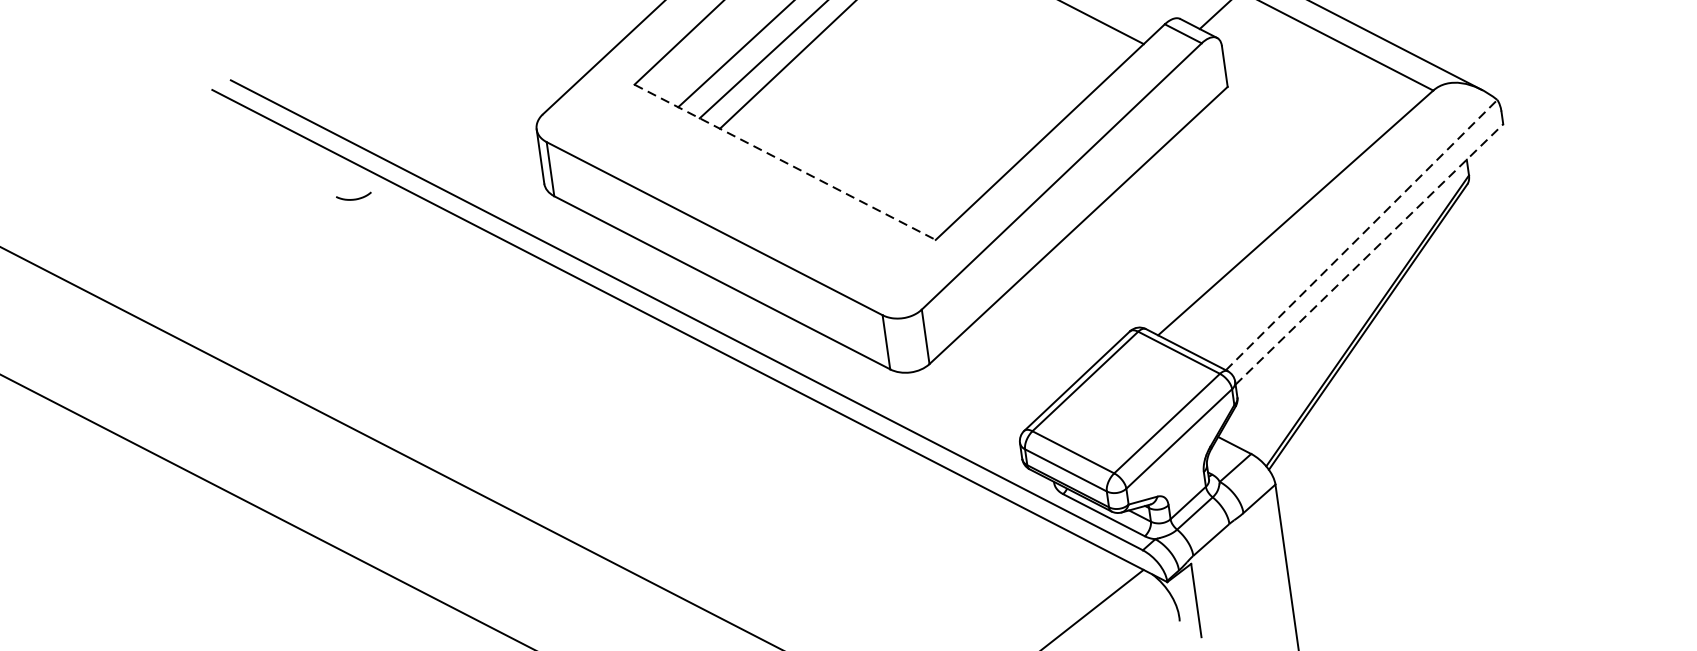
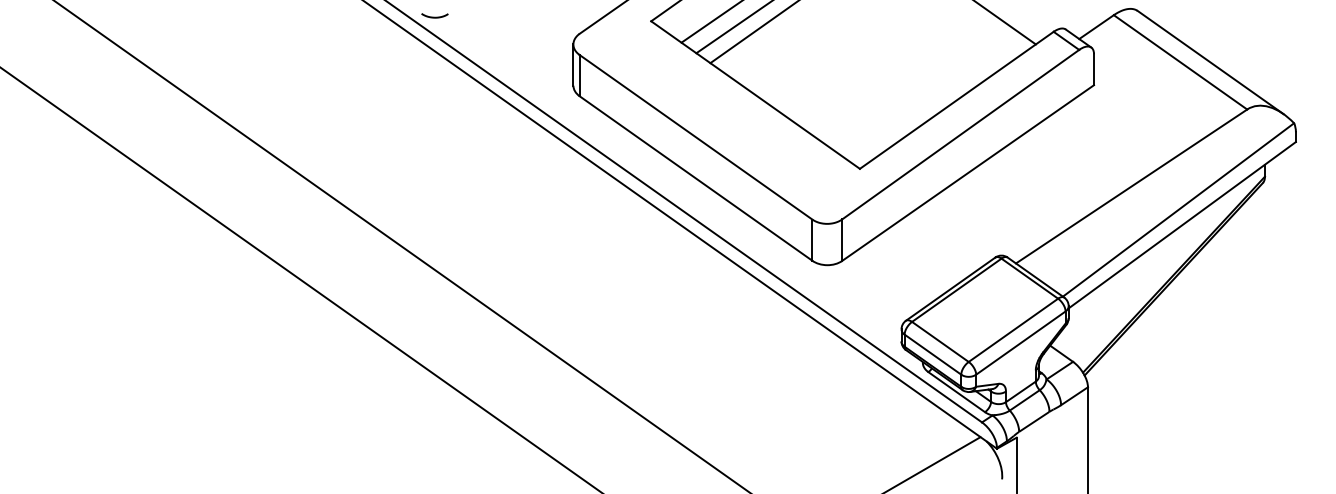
line: (785, 162) -> (755, 95), dashed -> solid
curve: (353, 198) -> (434, 16), moved
line: (1361, 234) -> (1178, 209), dashed -> solid
line: (1369, 254) -> (1182, 225), dashed -> solid

